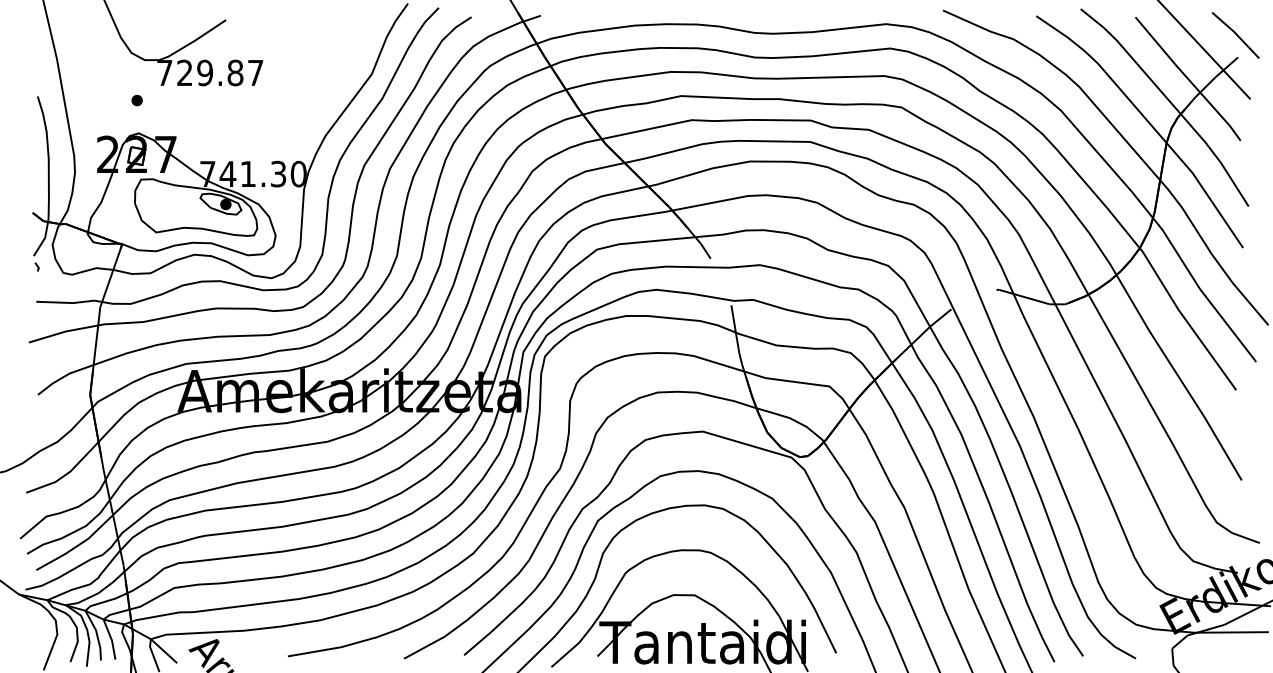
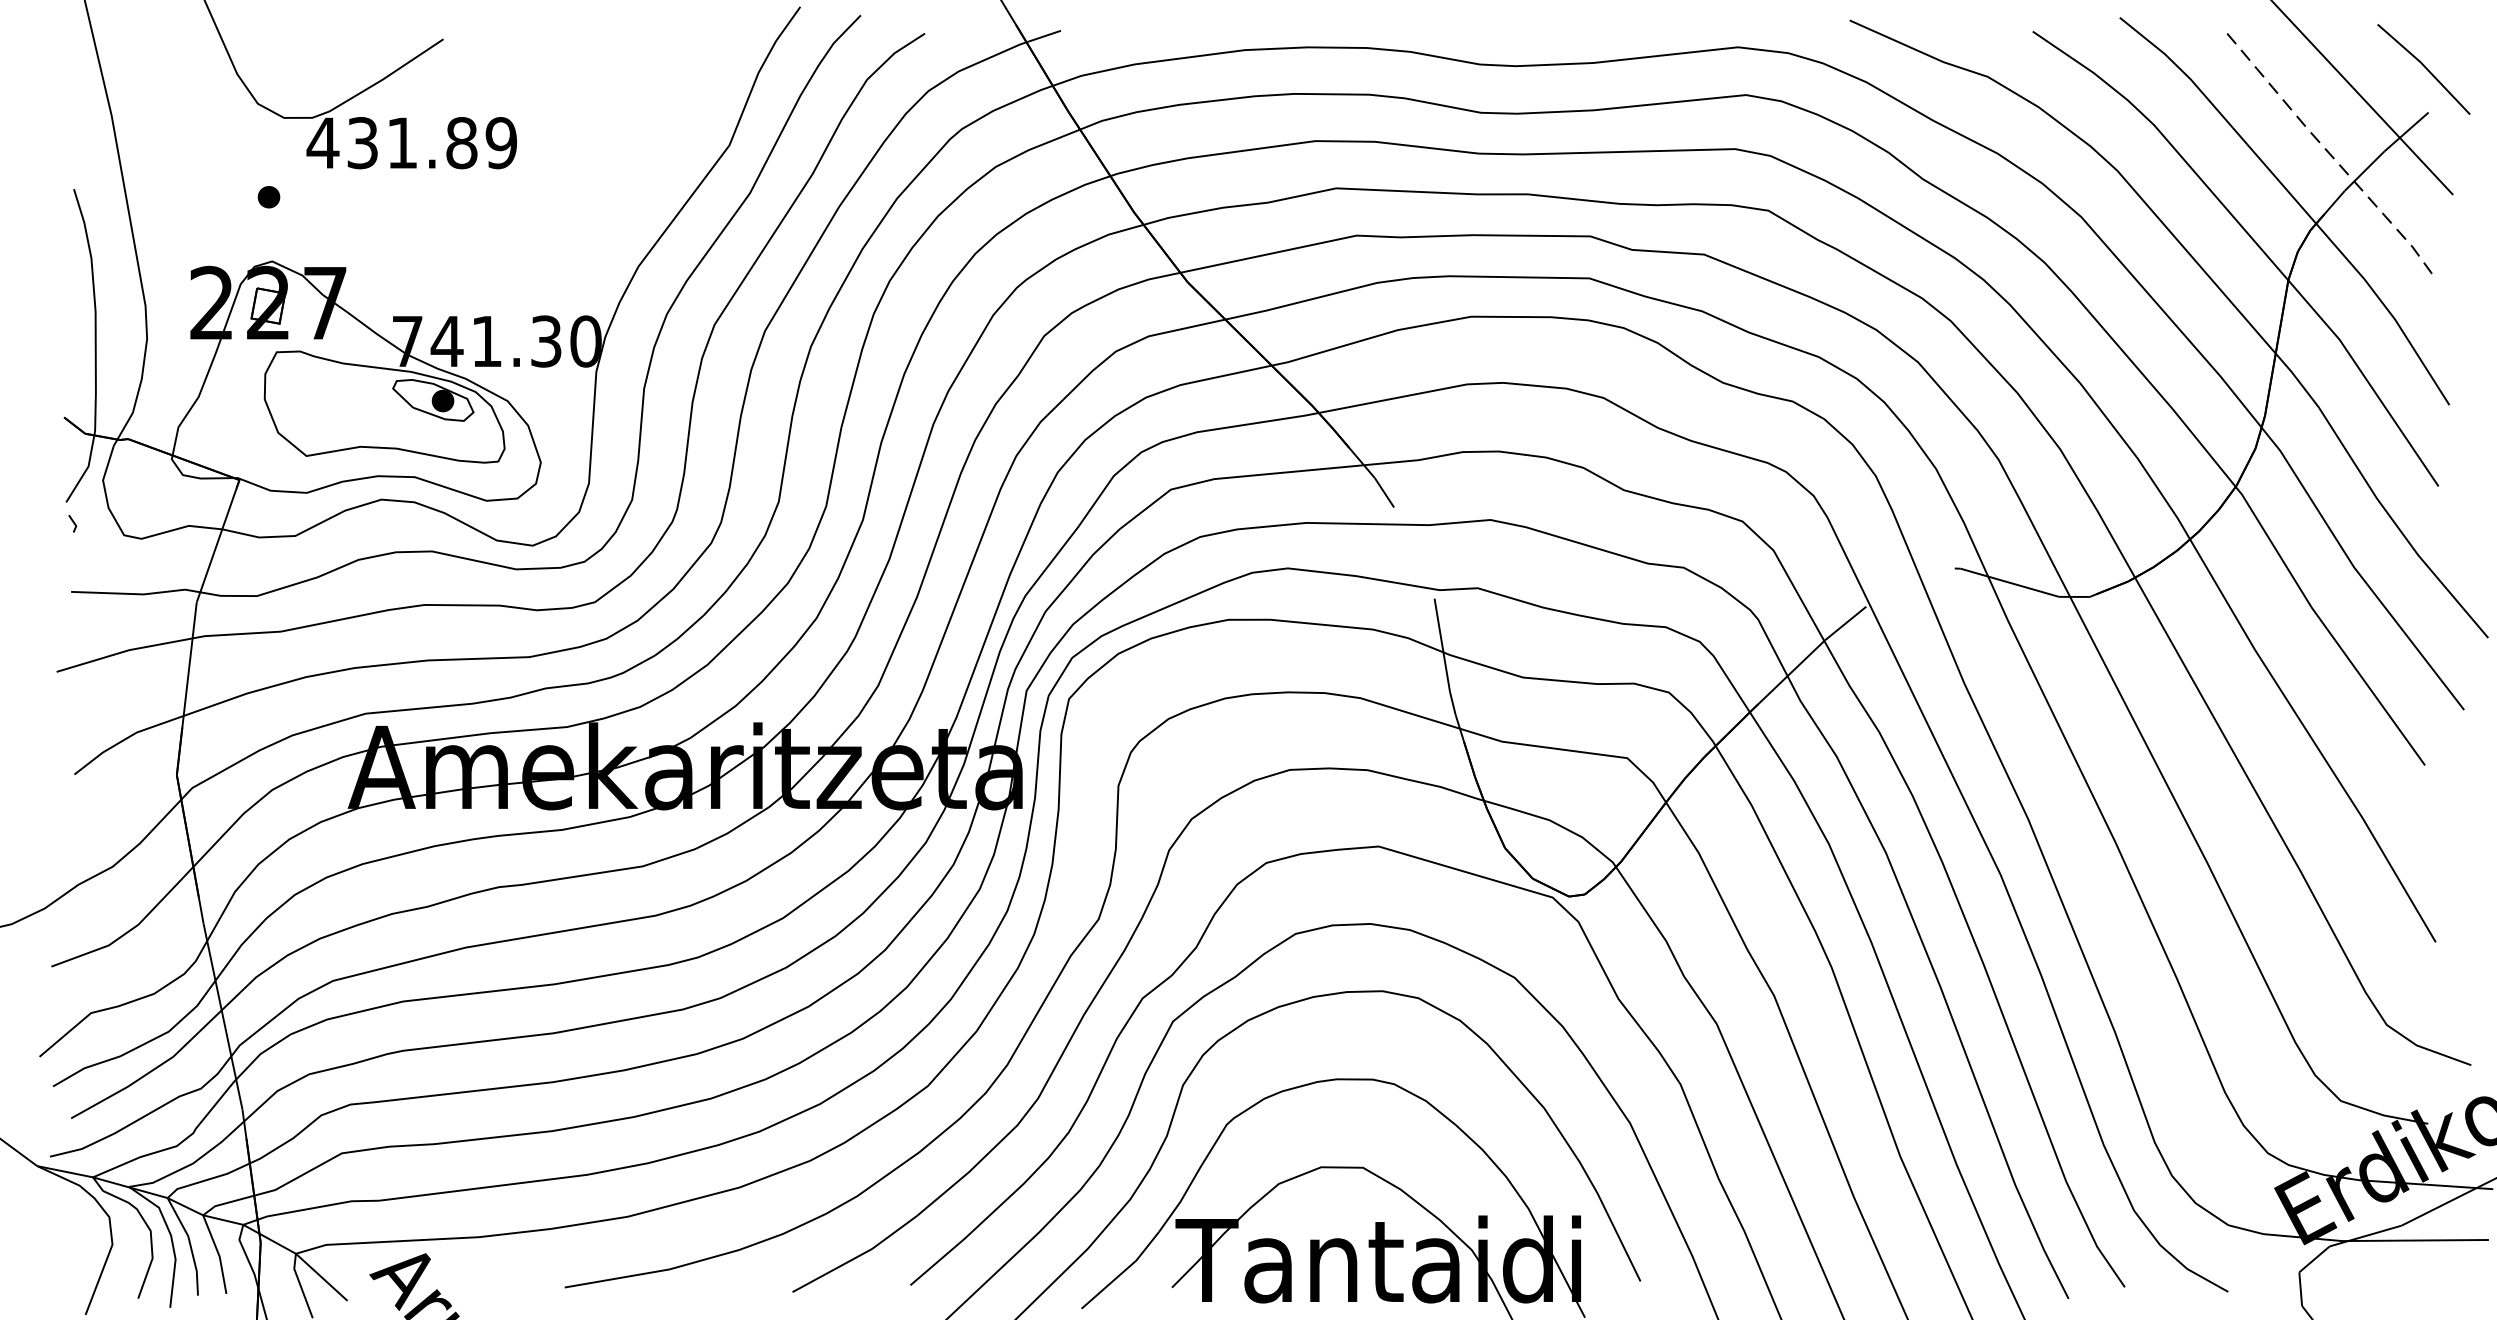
text: (209, 72) -> (410, 142), 729.87 -> 431.89
line: (1188, 79) -> (2331, 155), solid -> dashed

